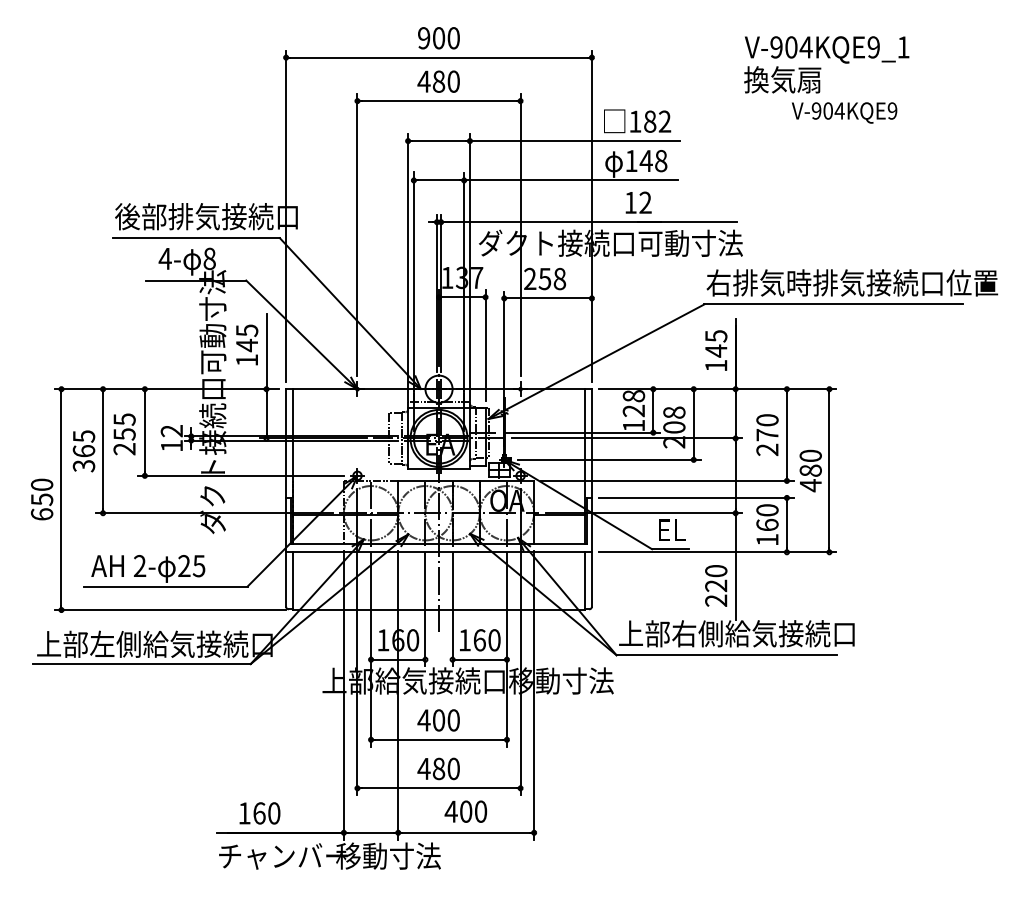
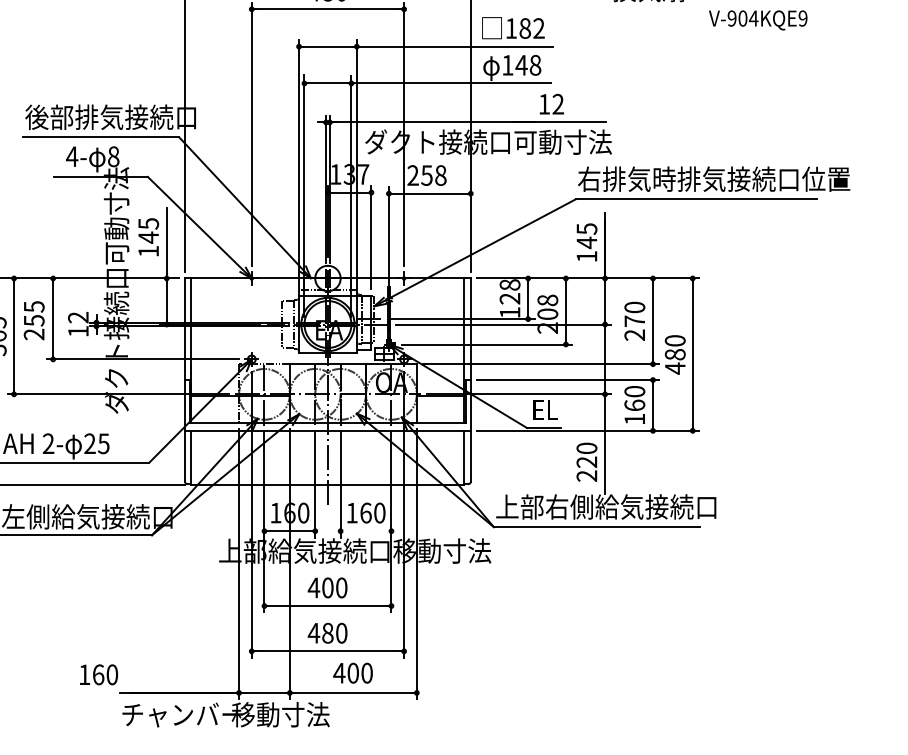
text: (844, 112) -> (758, 19), moved
text: (638, 202) -> (551, 104), moved
line: (479, 659) -> (365, 531), removed
text: (259, 813) -> (98, 674), moved

